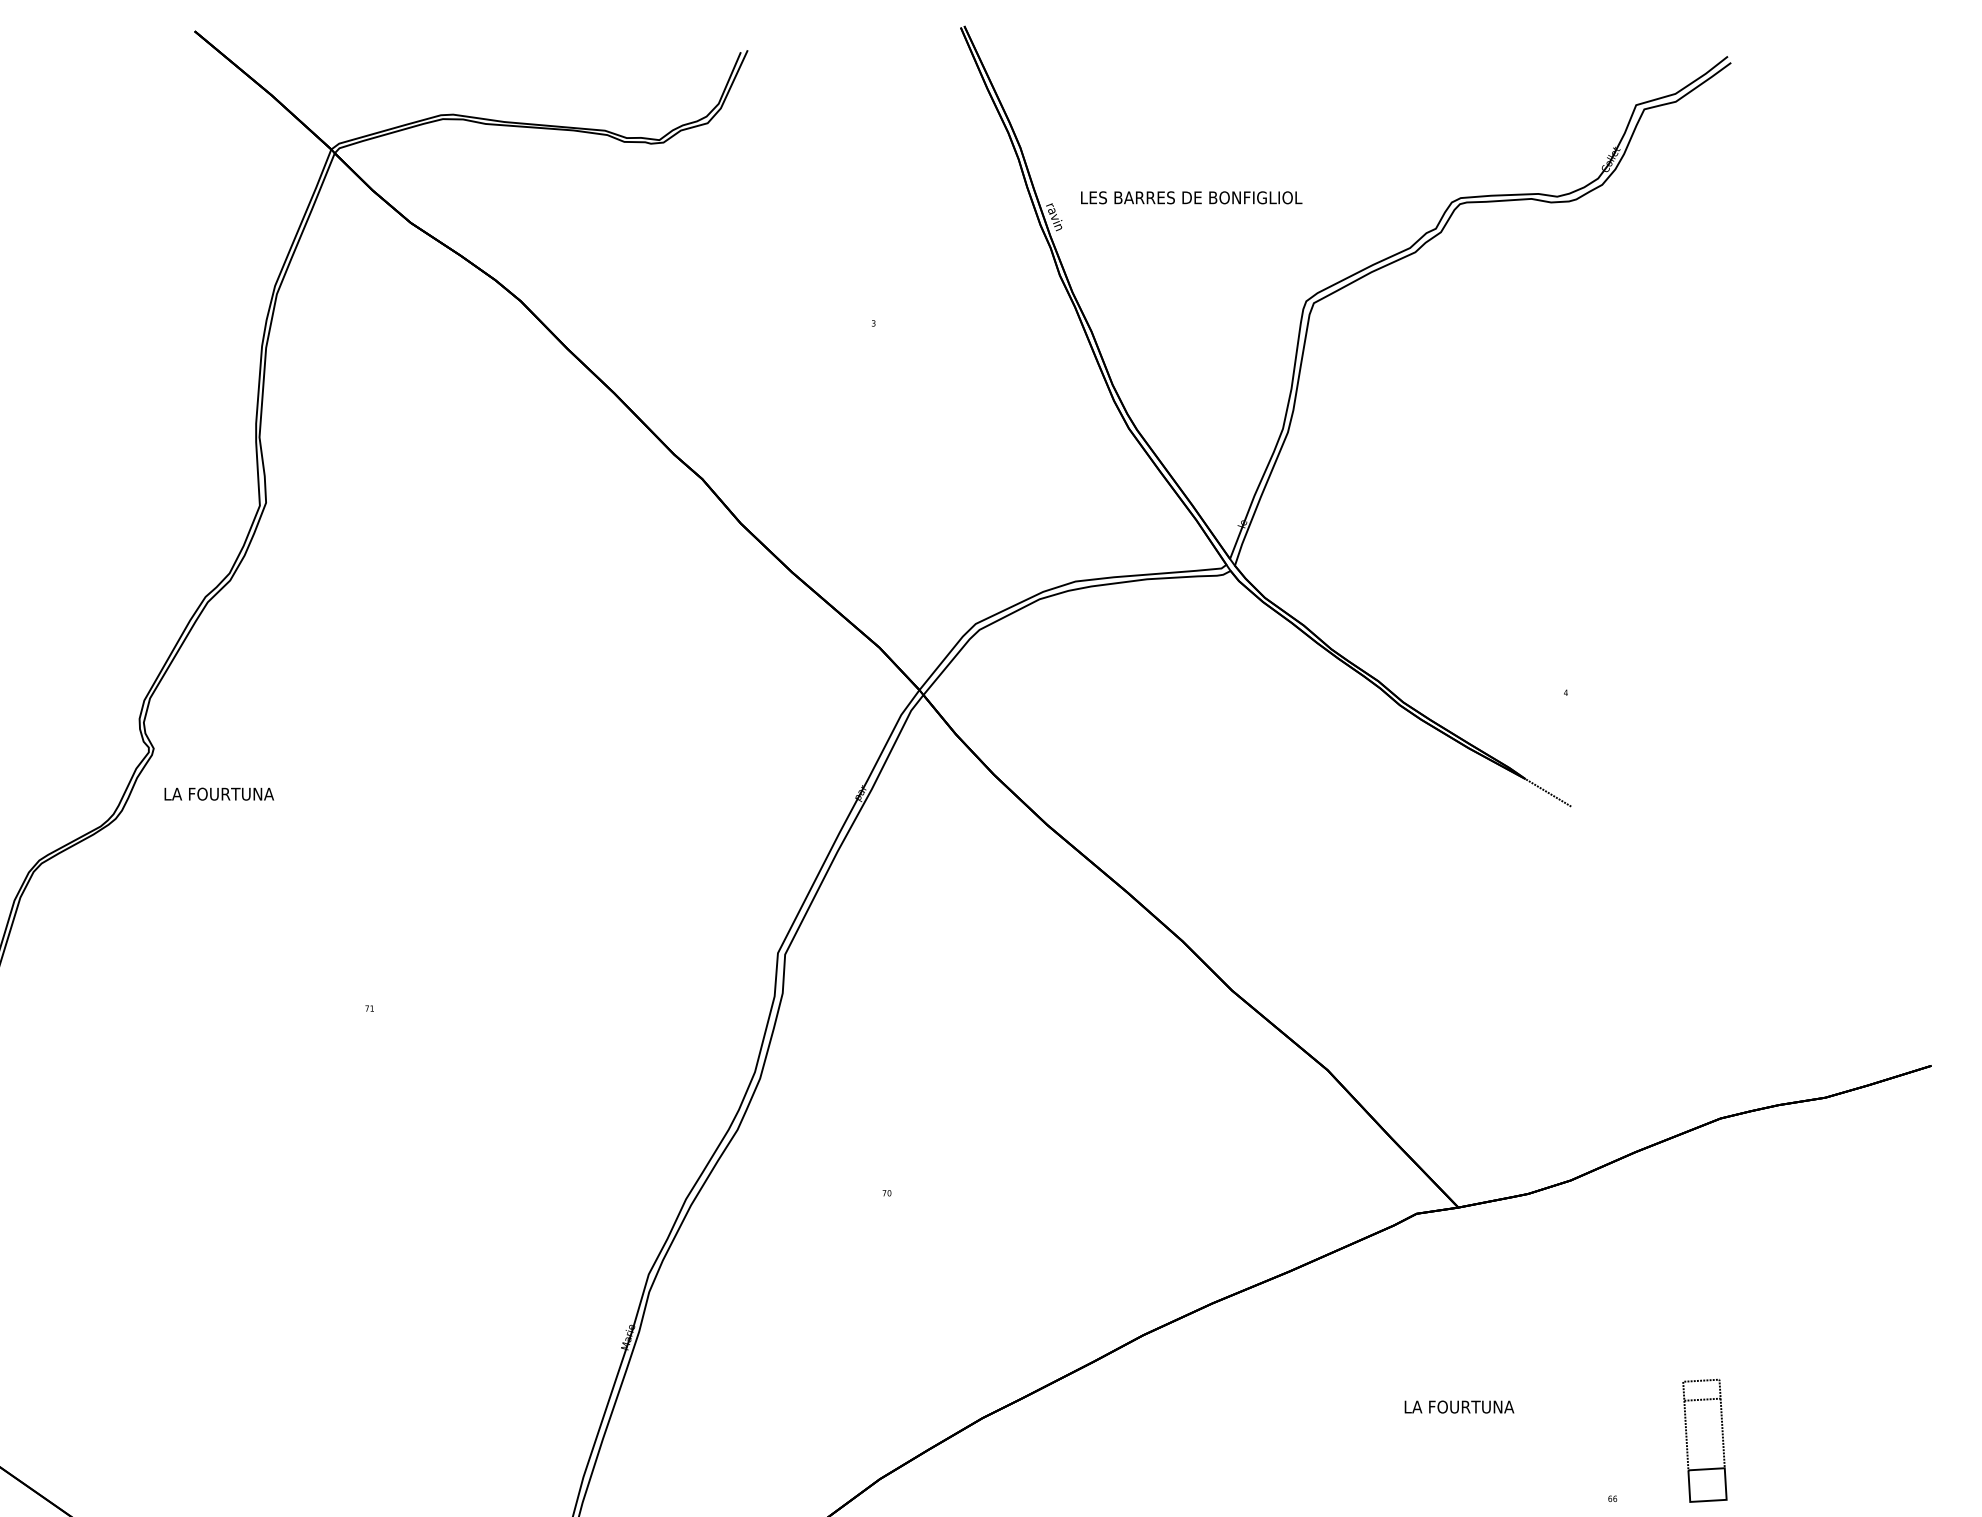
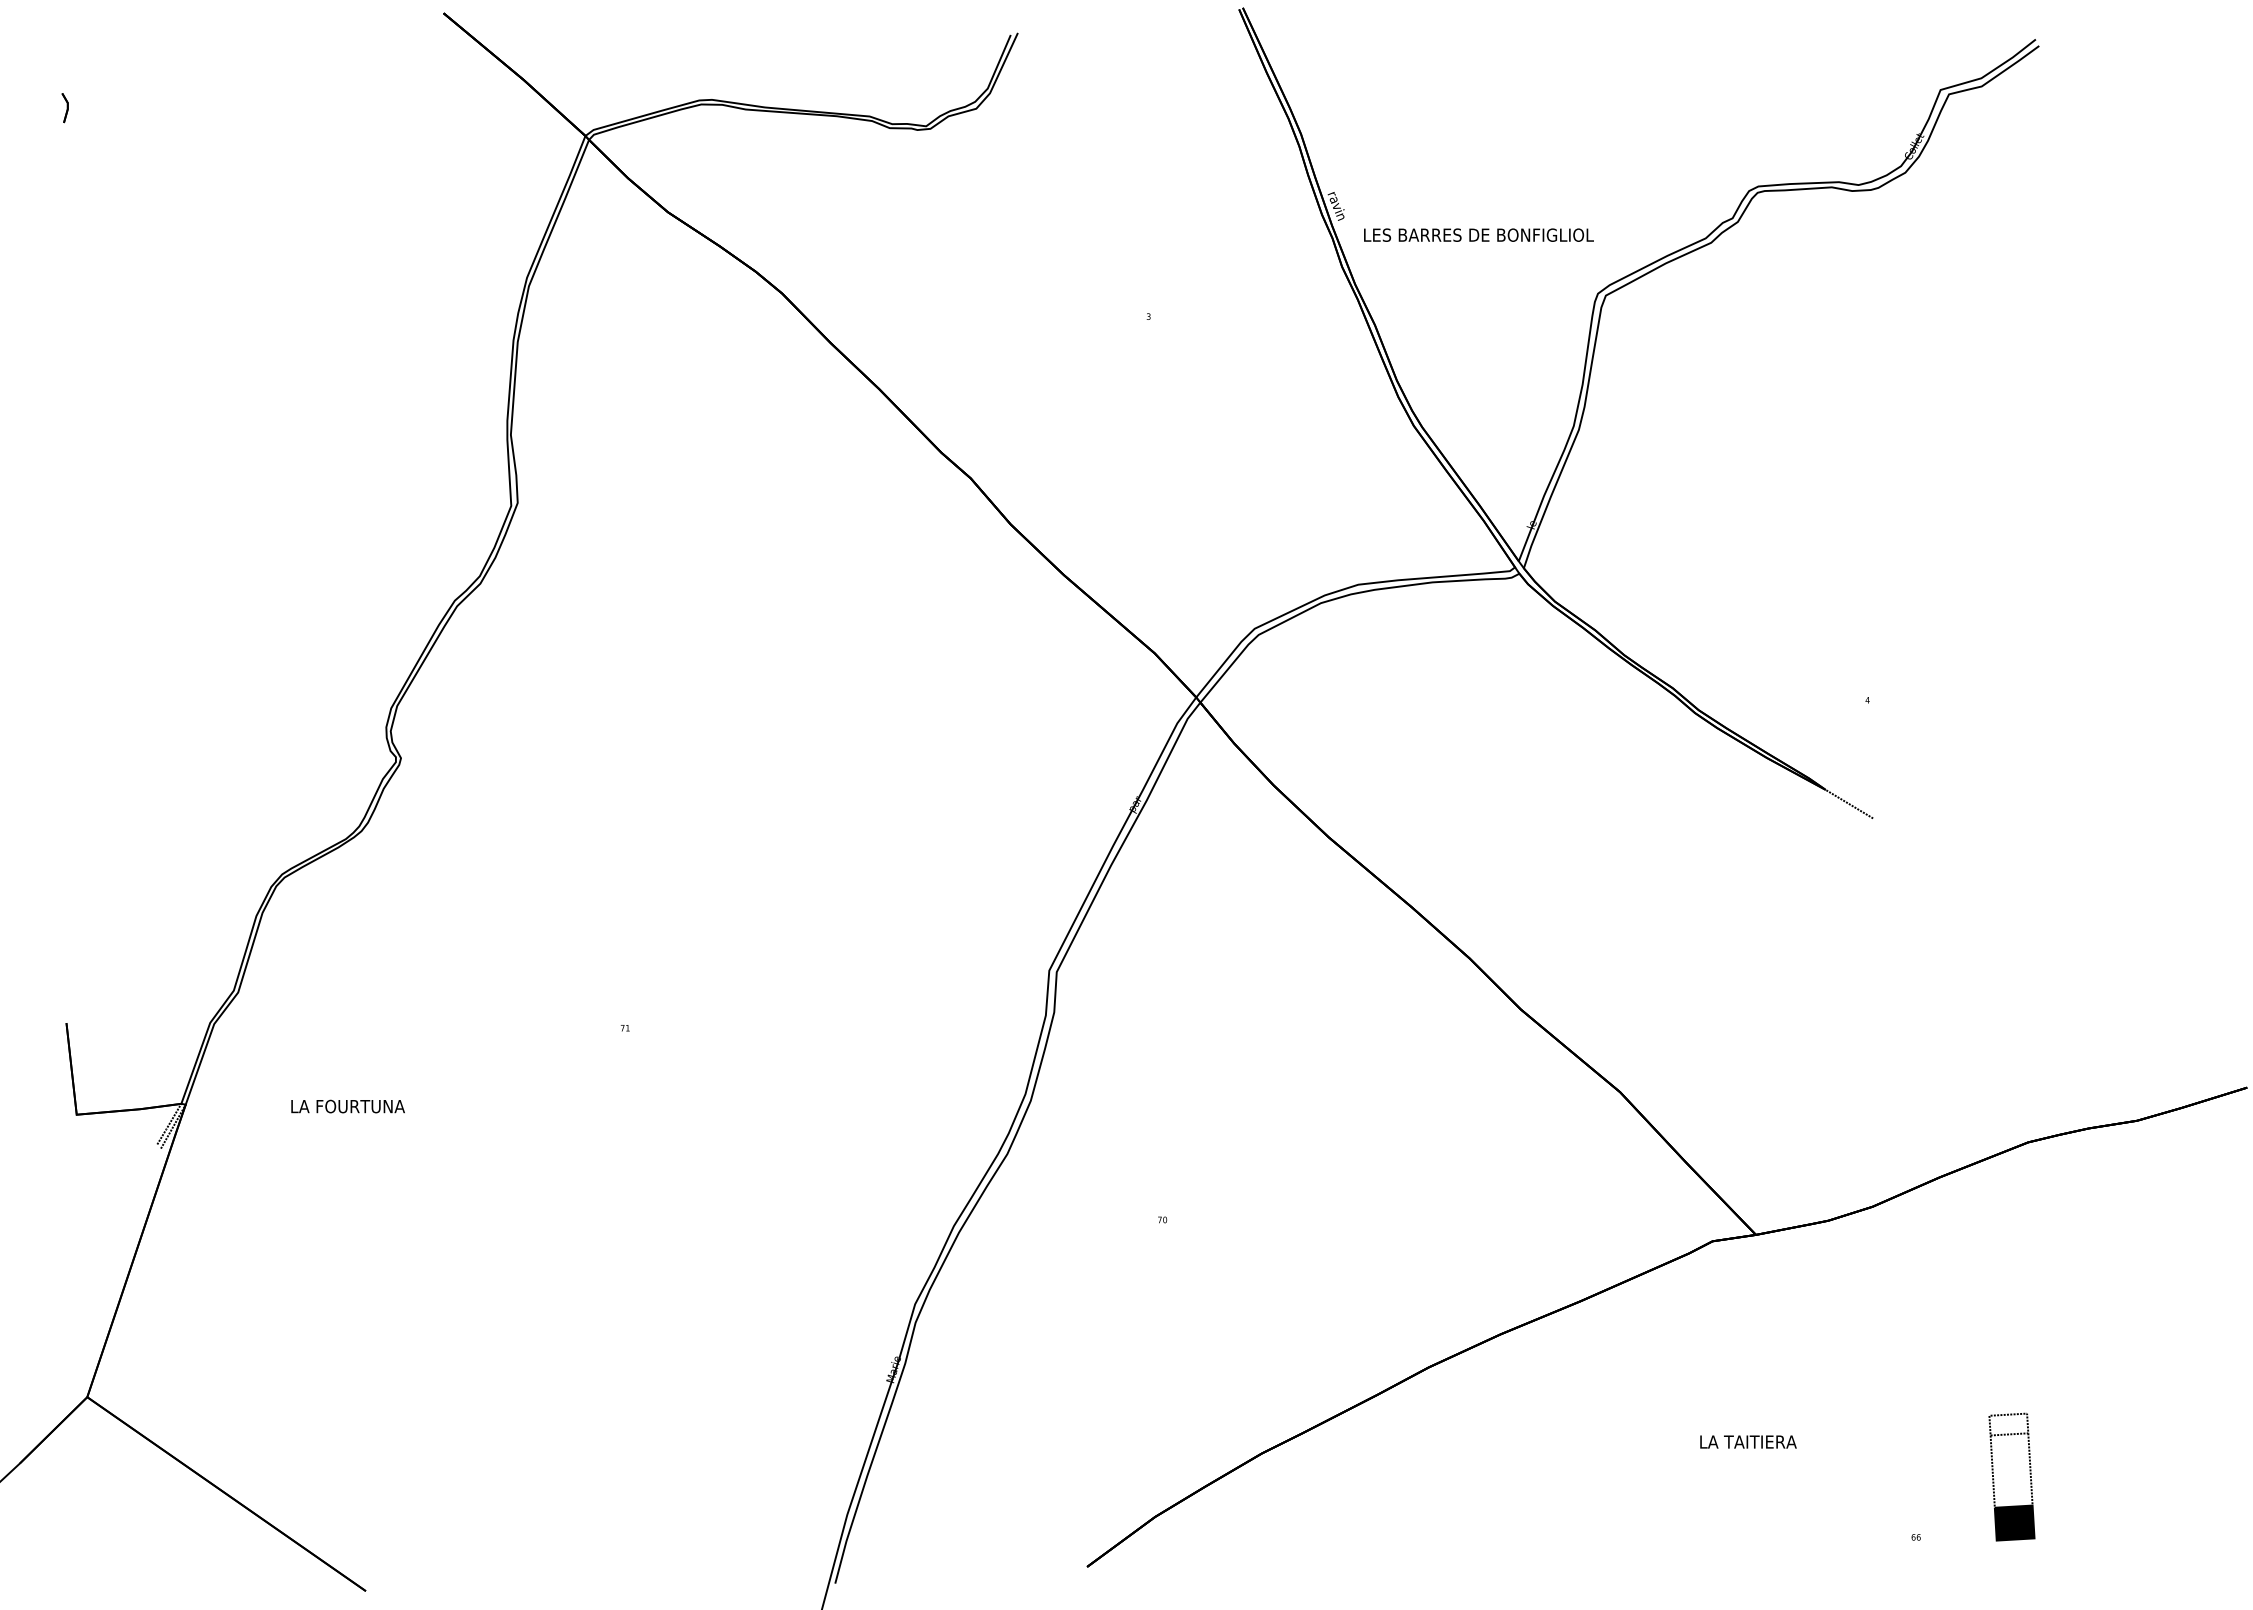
text: (1191, 197) -> (1478, 234), moved
text: (218, 794) -> (347, 1106), moved
text: (1470, 1406) -> (1768, 1441), LA FOURTUNA -> LA TAITIERA
fill: (1707, 1484) -> (2014, 1522), added

